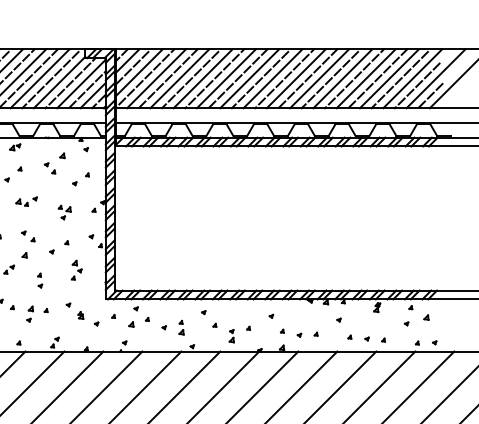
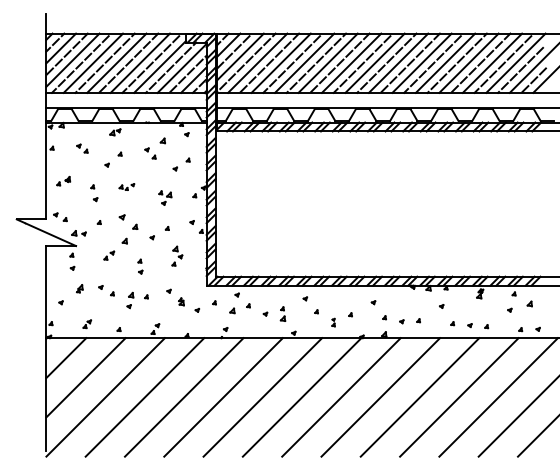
part: (26, 201) -> (126, 186), size x0.7
part: (28, 235) -> (128, 221), size x1.4
part: (231, 336) -> (333, 322), size x0.6

